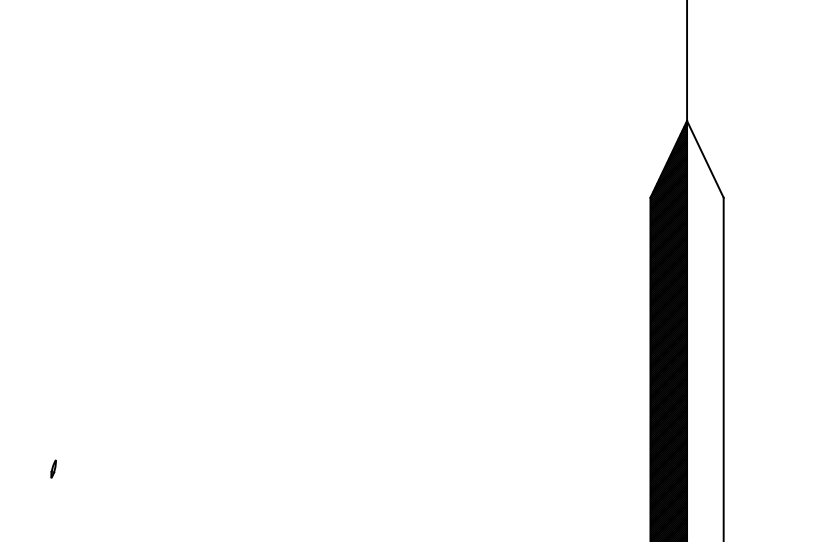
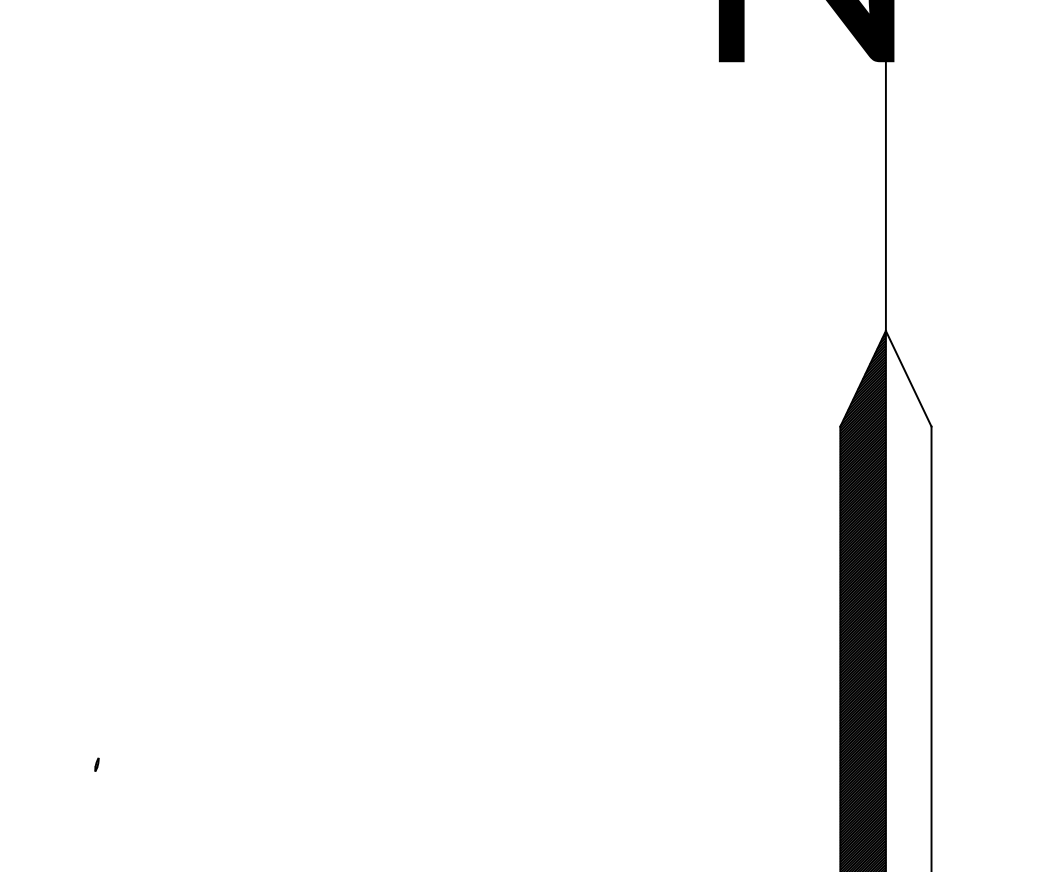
part: (53, 469) -> (96, 764), size x0.6

